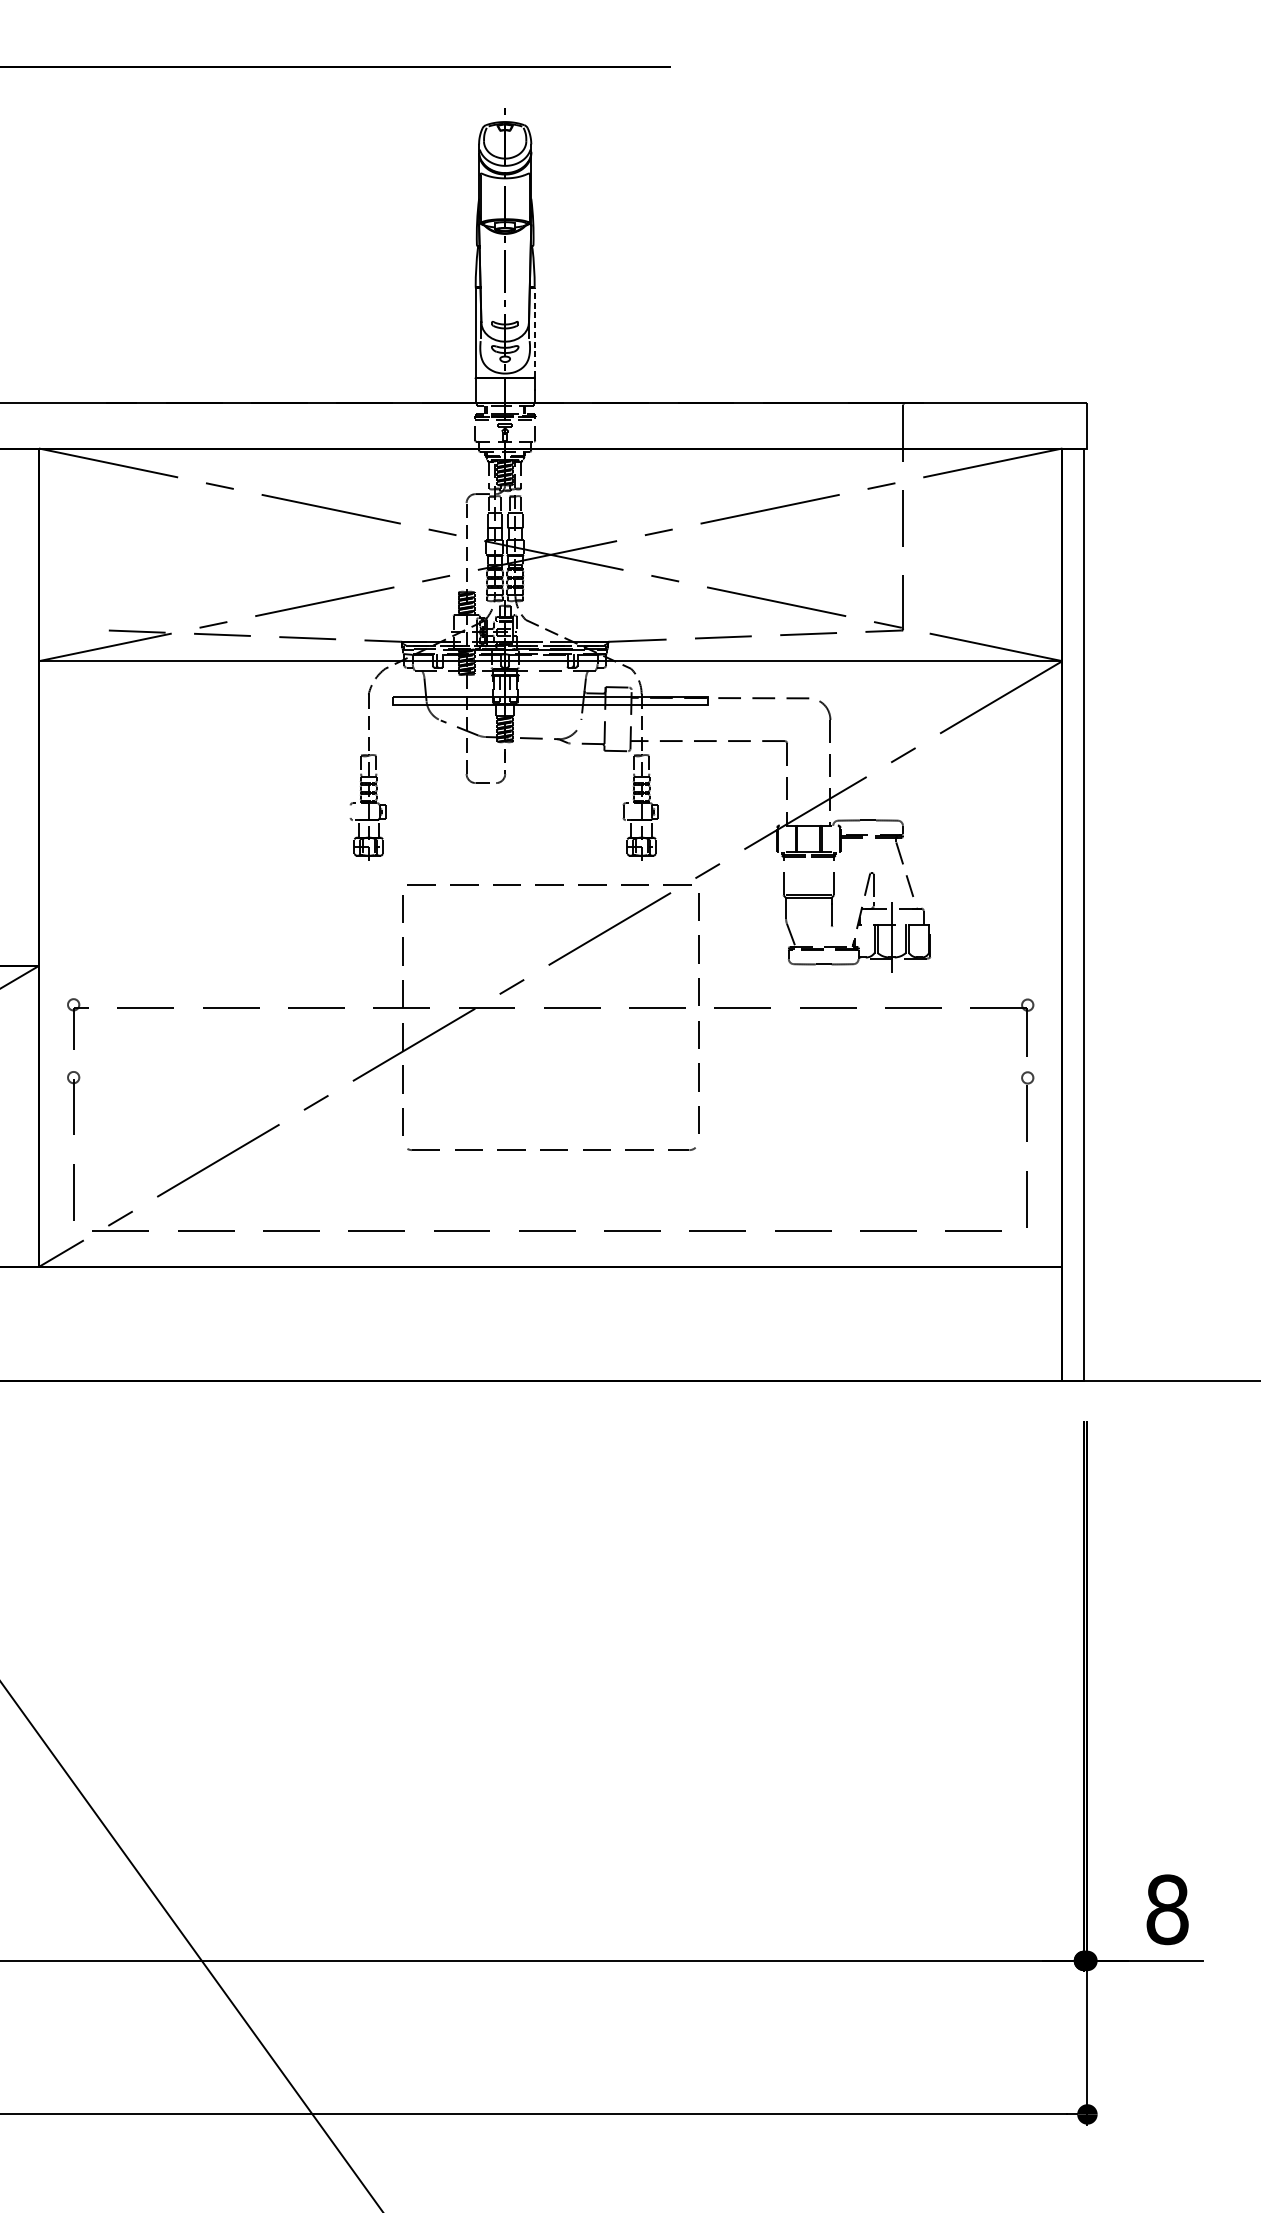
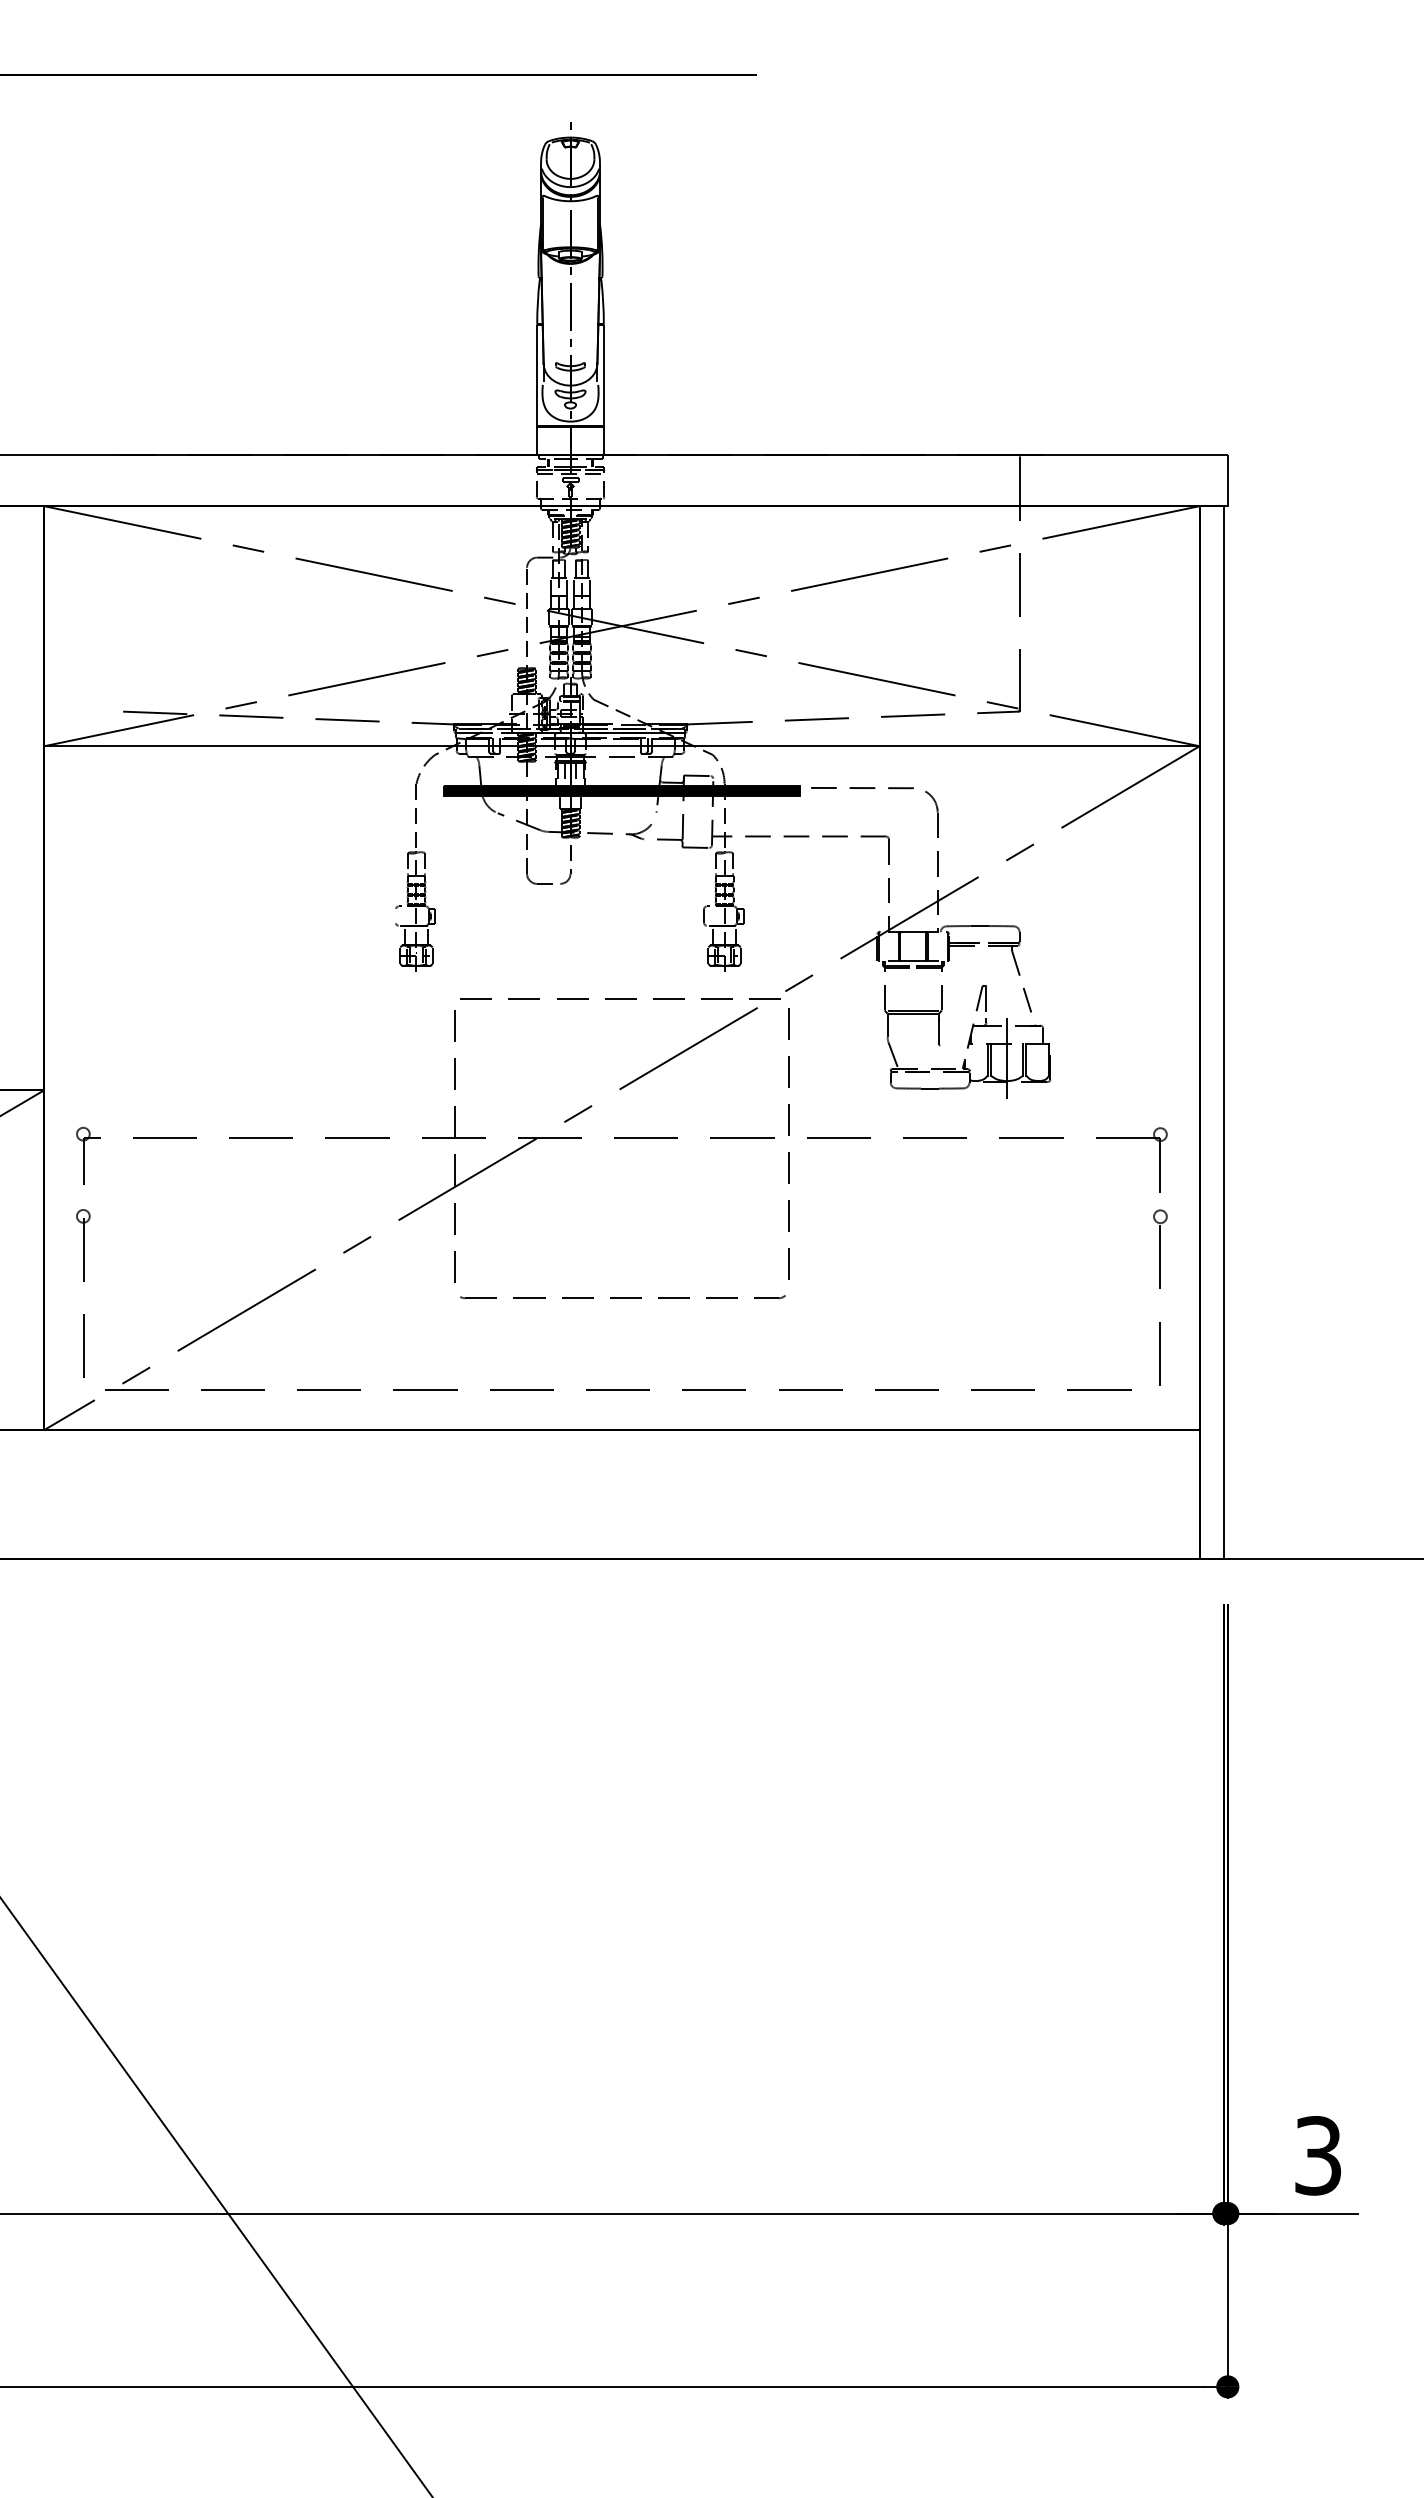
line: (534, 332) -> (603, 375), dashed -> solid
hatch: (550, 701) -> (621, 791), added
text: (1167, 1909) -> (1318, 2155), 8 -> 3

